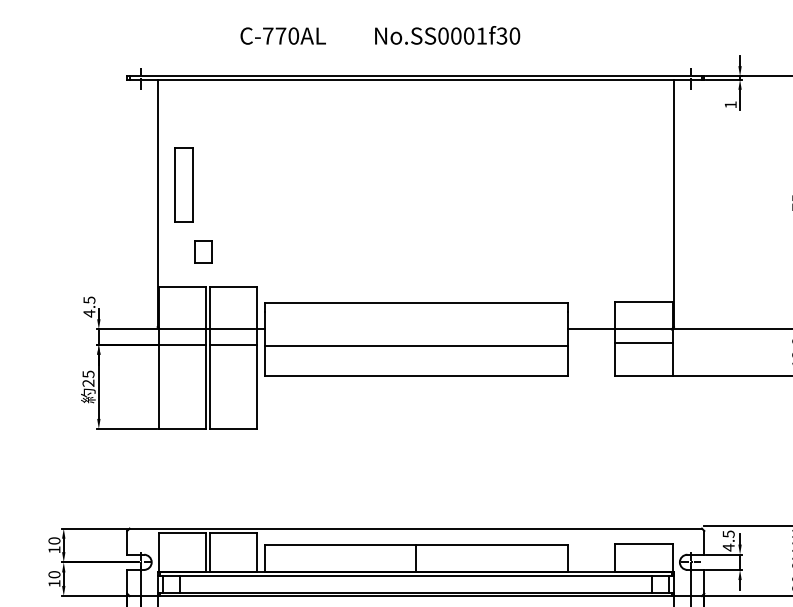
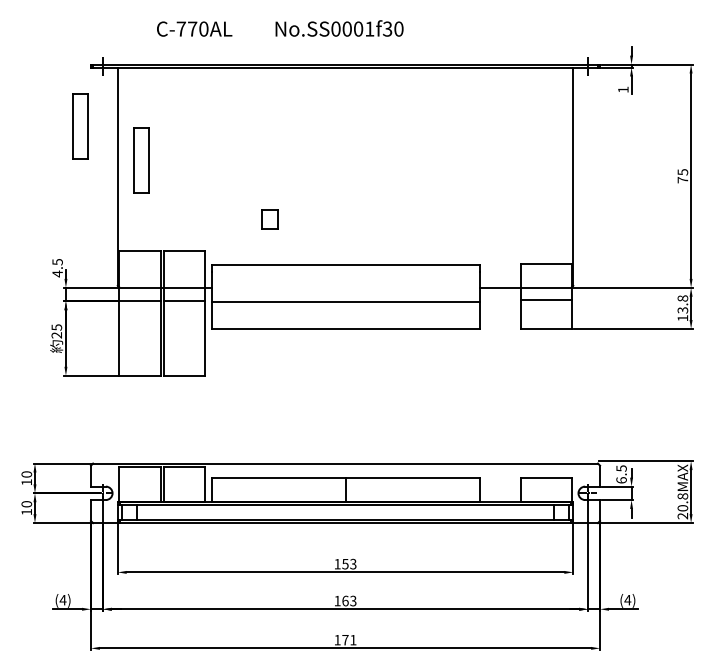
text: (380, 35) -> (280, 28), moved
part: (115, 146) -> (80, 126), added
part: (202, 251) -> (269, 219), moved
text: (728, 546) -> (621, 479), 4.5 -> 6.5

